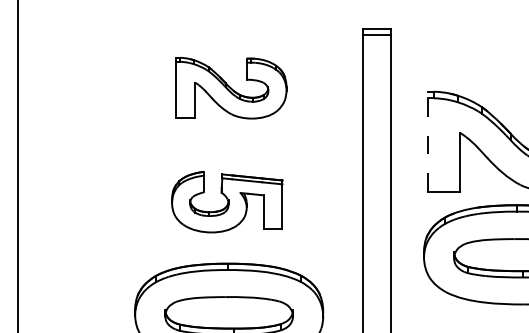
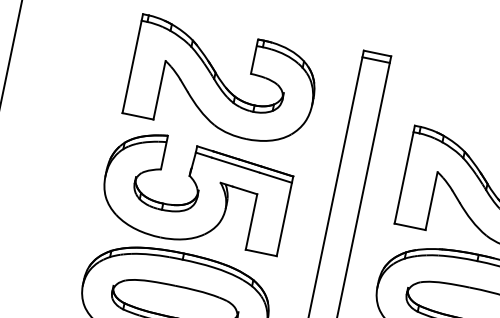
part: (231, 87) -> (223, 81), size x1.67
line: (427, 141) -> (404, 174), dashed -> solid
part: (227, 201) -> (196, 192), size x1.67

